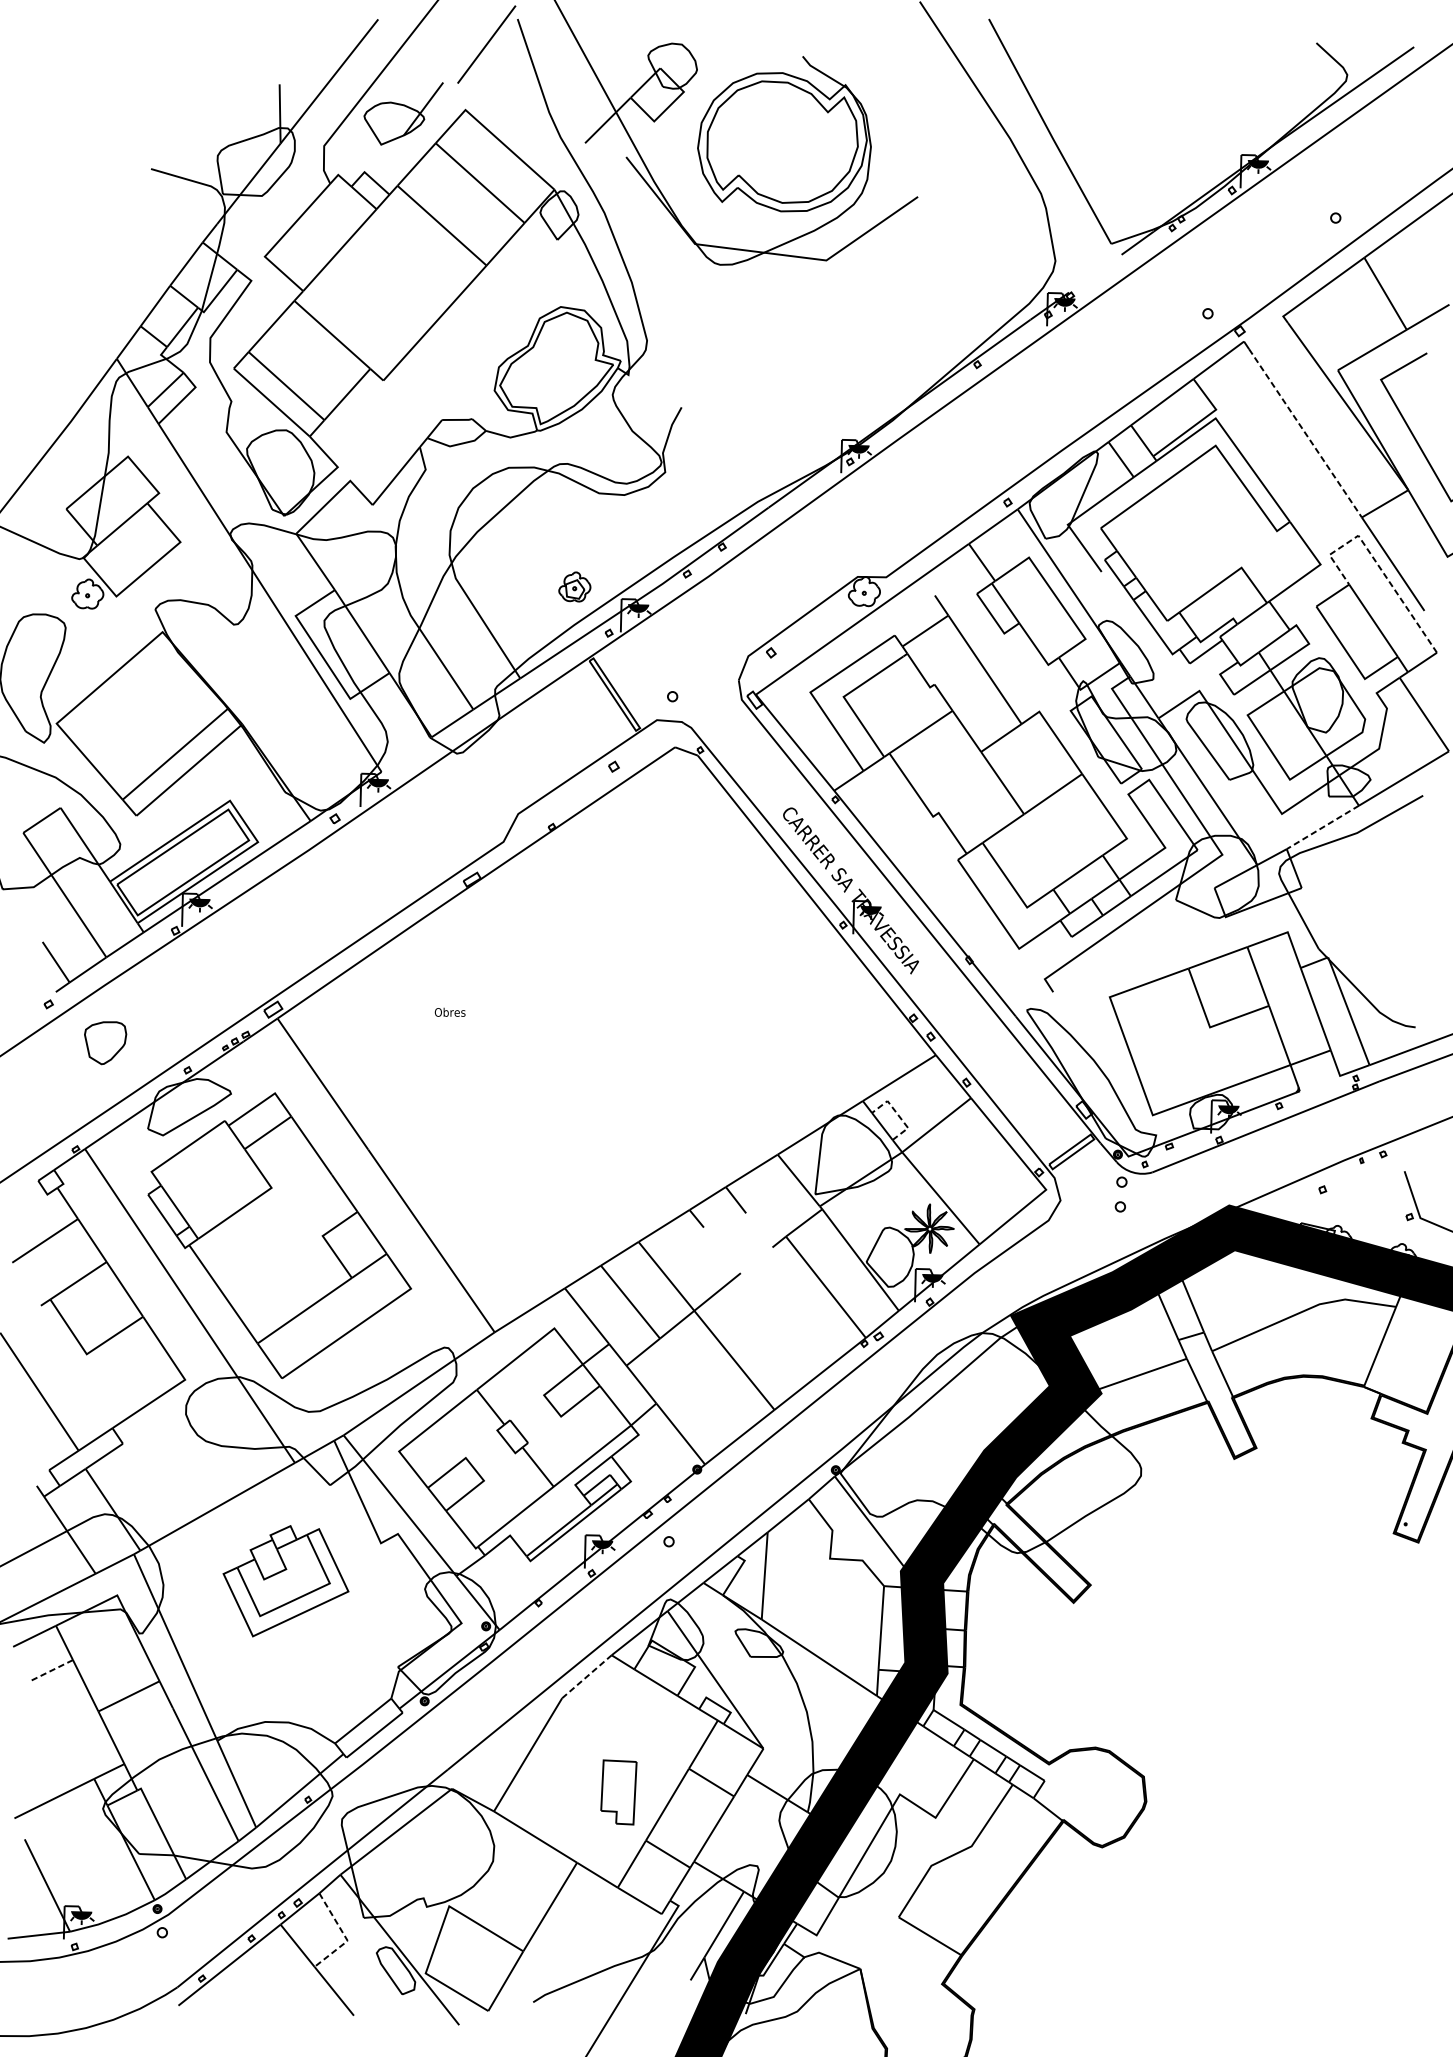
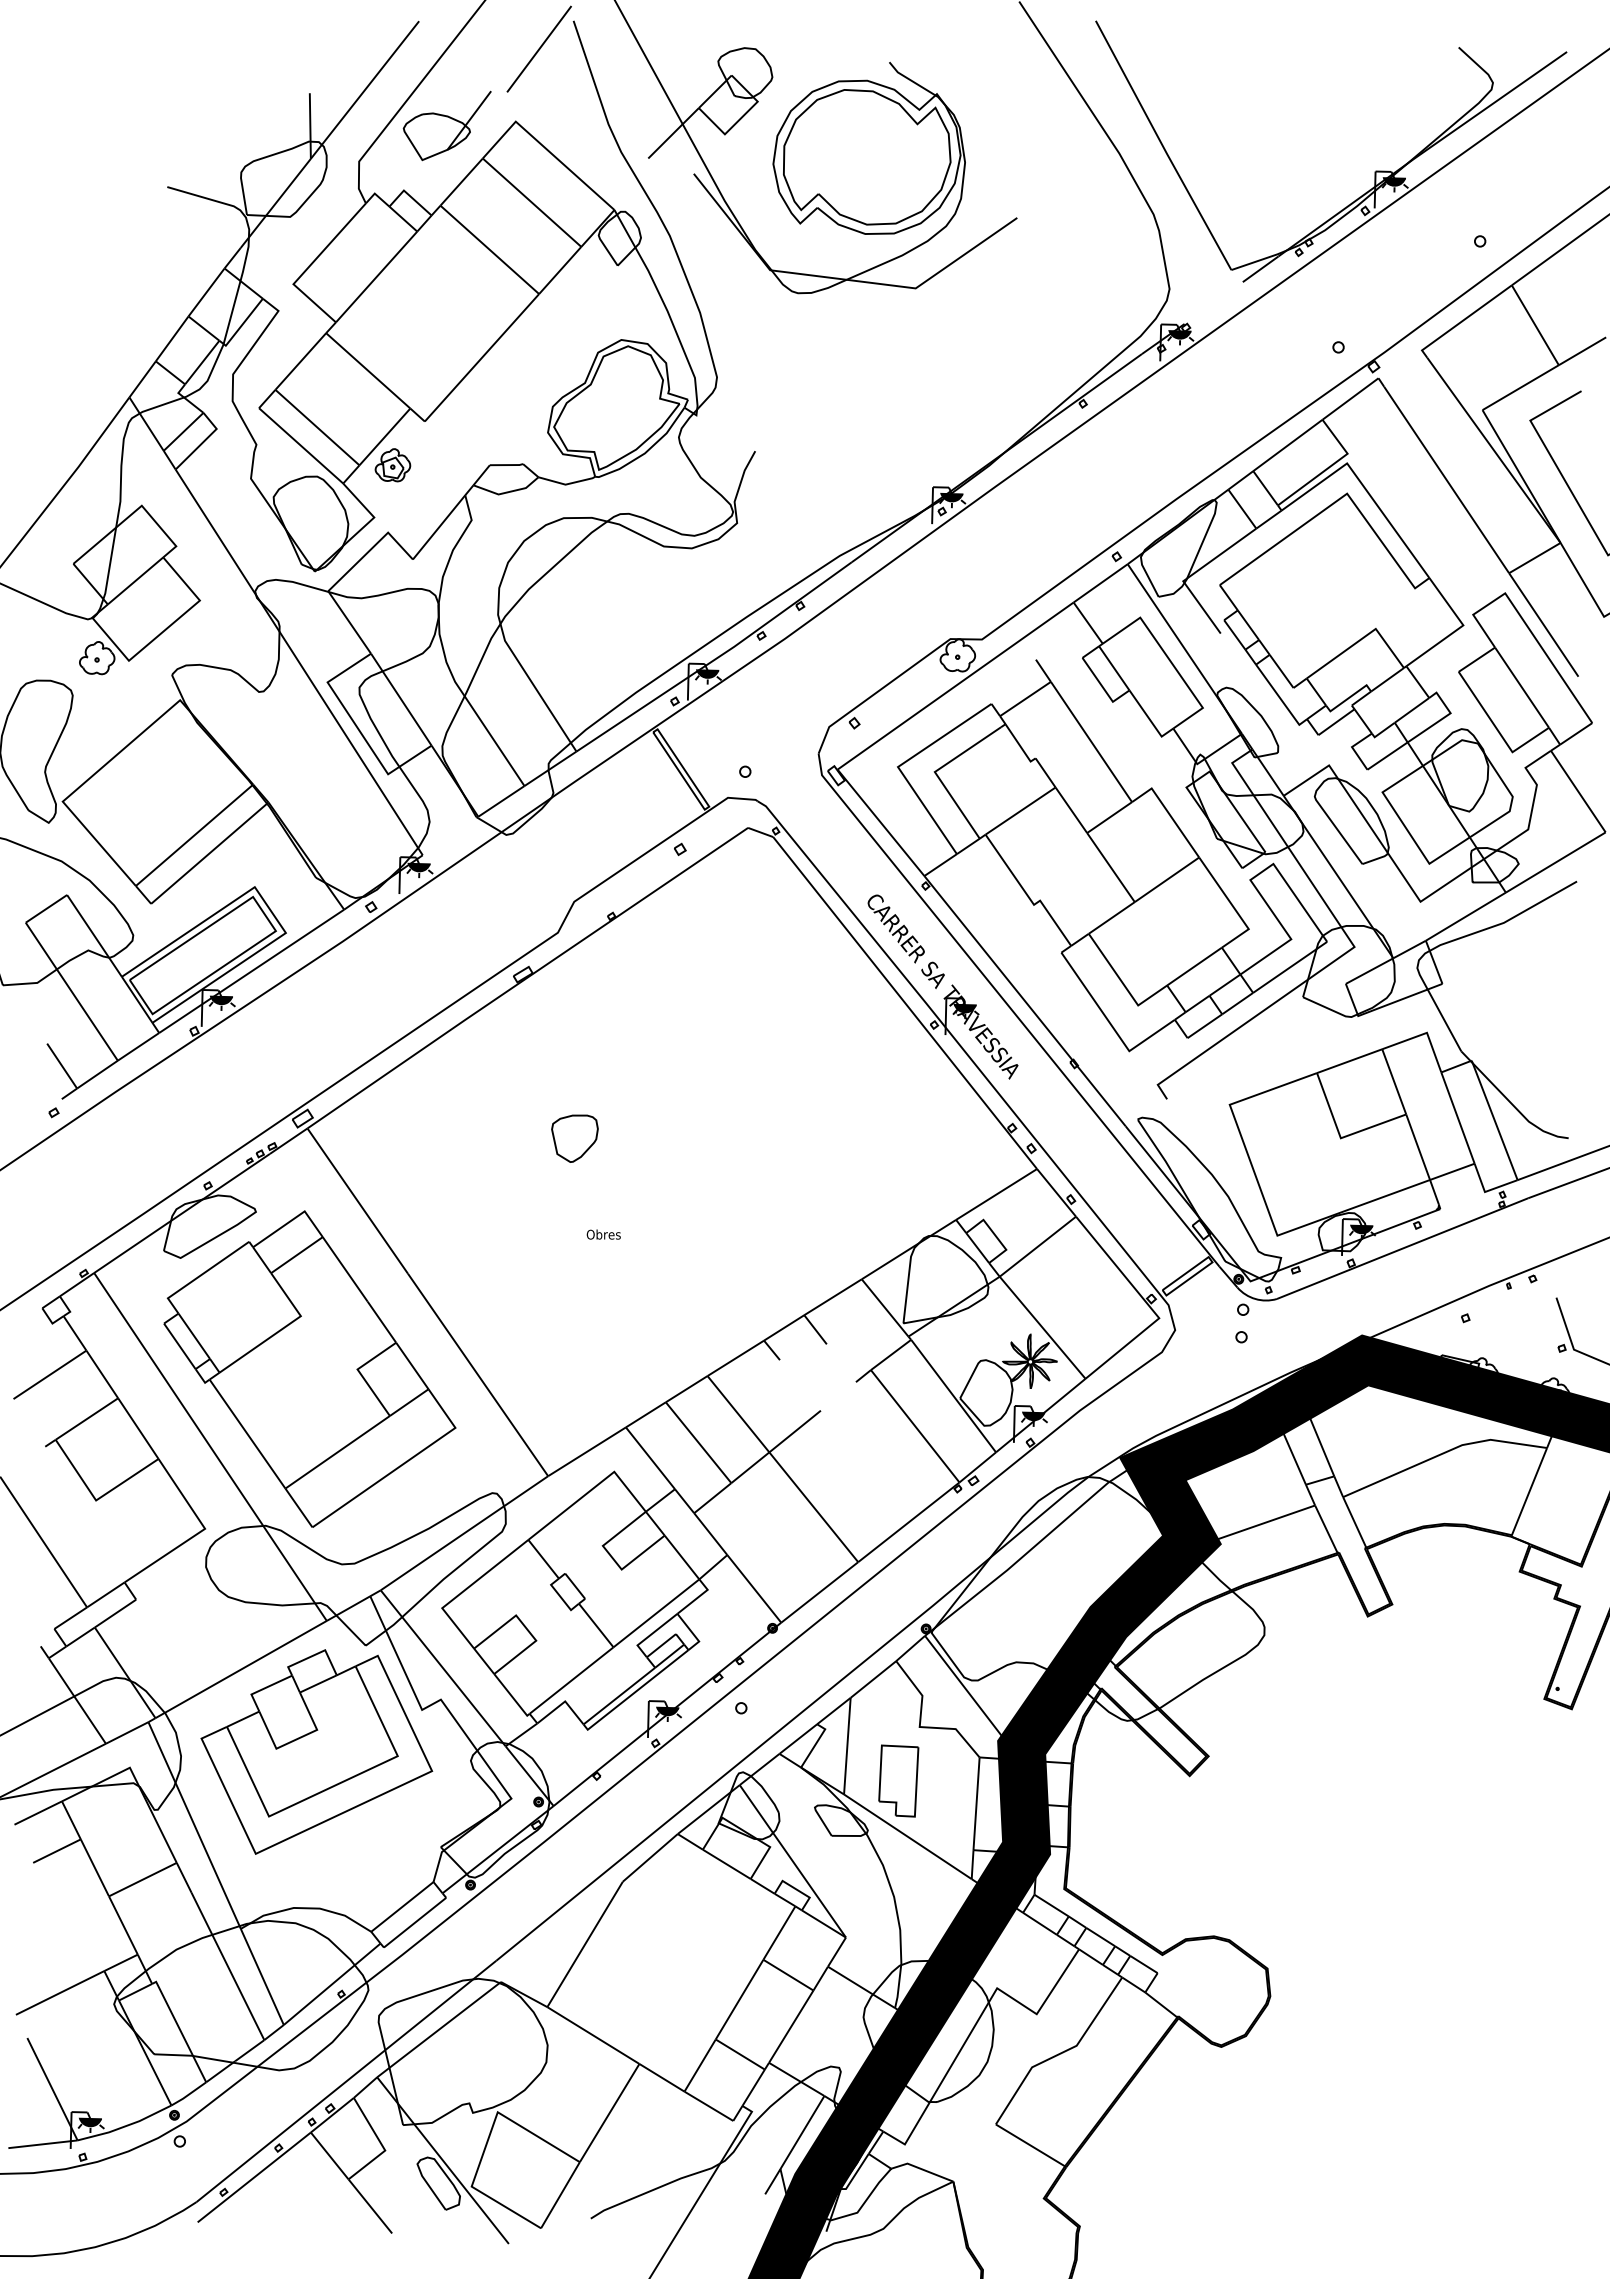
line: (1305, 433) -> (1446, 480), dashed -> solid
line: (1377, 563) -> (1526, 624), dashed -> solid
part: (574, 587) -> (392, 465), moved
line: (1322, 827) -> (1465, 916), dashed -> solid
text: (449, 1012) -> (603, 1234), moved
part: (105, 1042) -> (574, 1138), moved
line: (897, 1114) -> (994, 1234), dashed -> solid
part: (285, 1580) -> (316, 1751), size x1.67
line: (51, 1671) -> (57, 1851), dashed -> solid
line: (587, 1676) -> (650, 1857), dashed -> solid
part: (618, 1791) -> (898, 1780), moved
line: (344, 1935) -> (381, 2144), dashed -> solid

